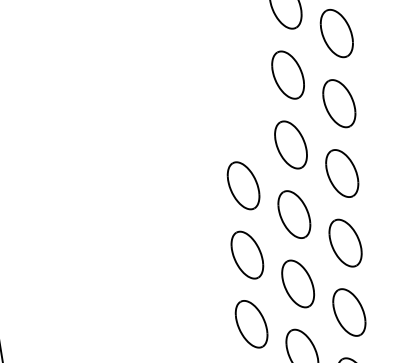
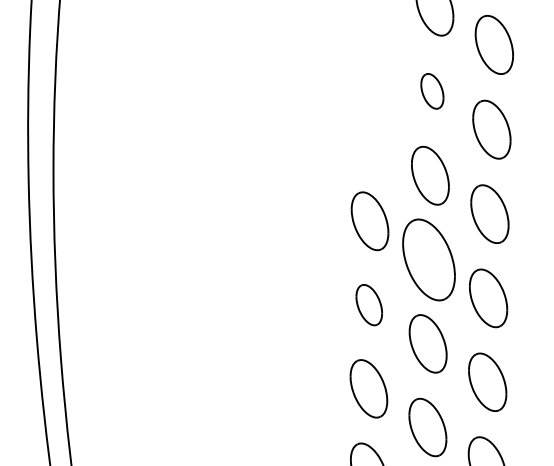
part: (288, 75) -> (432, 91), size x0.6
part: (293, 214) -> (428, 259), size x1.4
part: (247, 254) -> (369, 304), size x0.7

